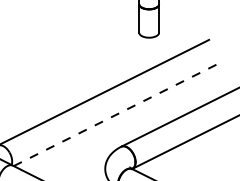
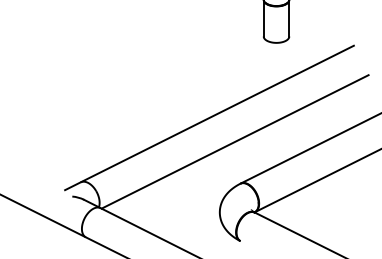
line: (117, 114) -> (235, 141), dashed -> solid

